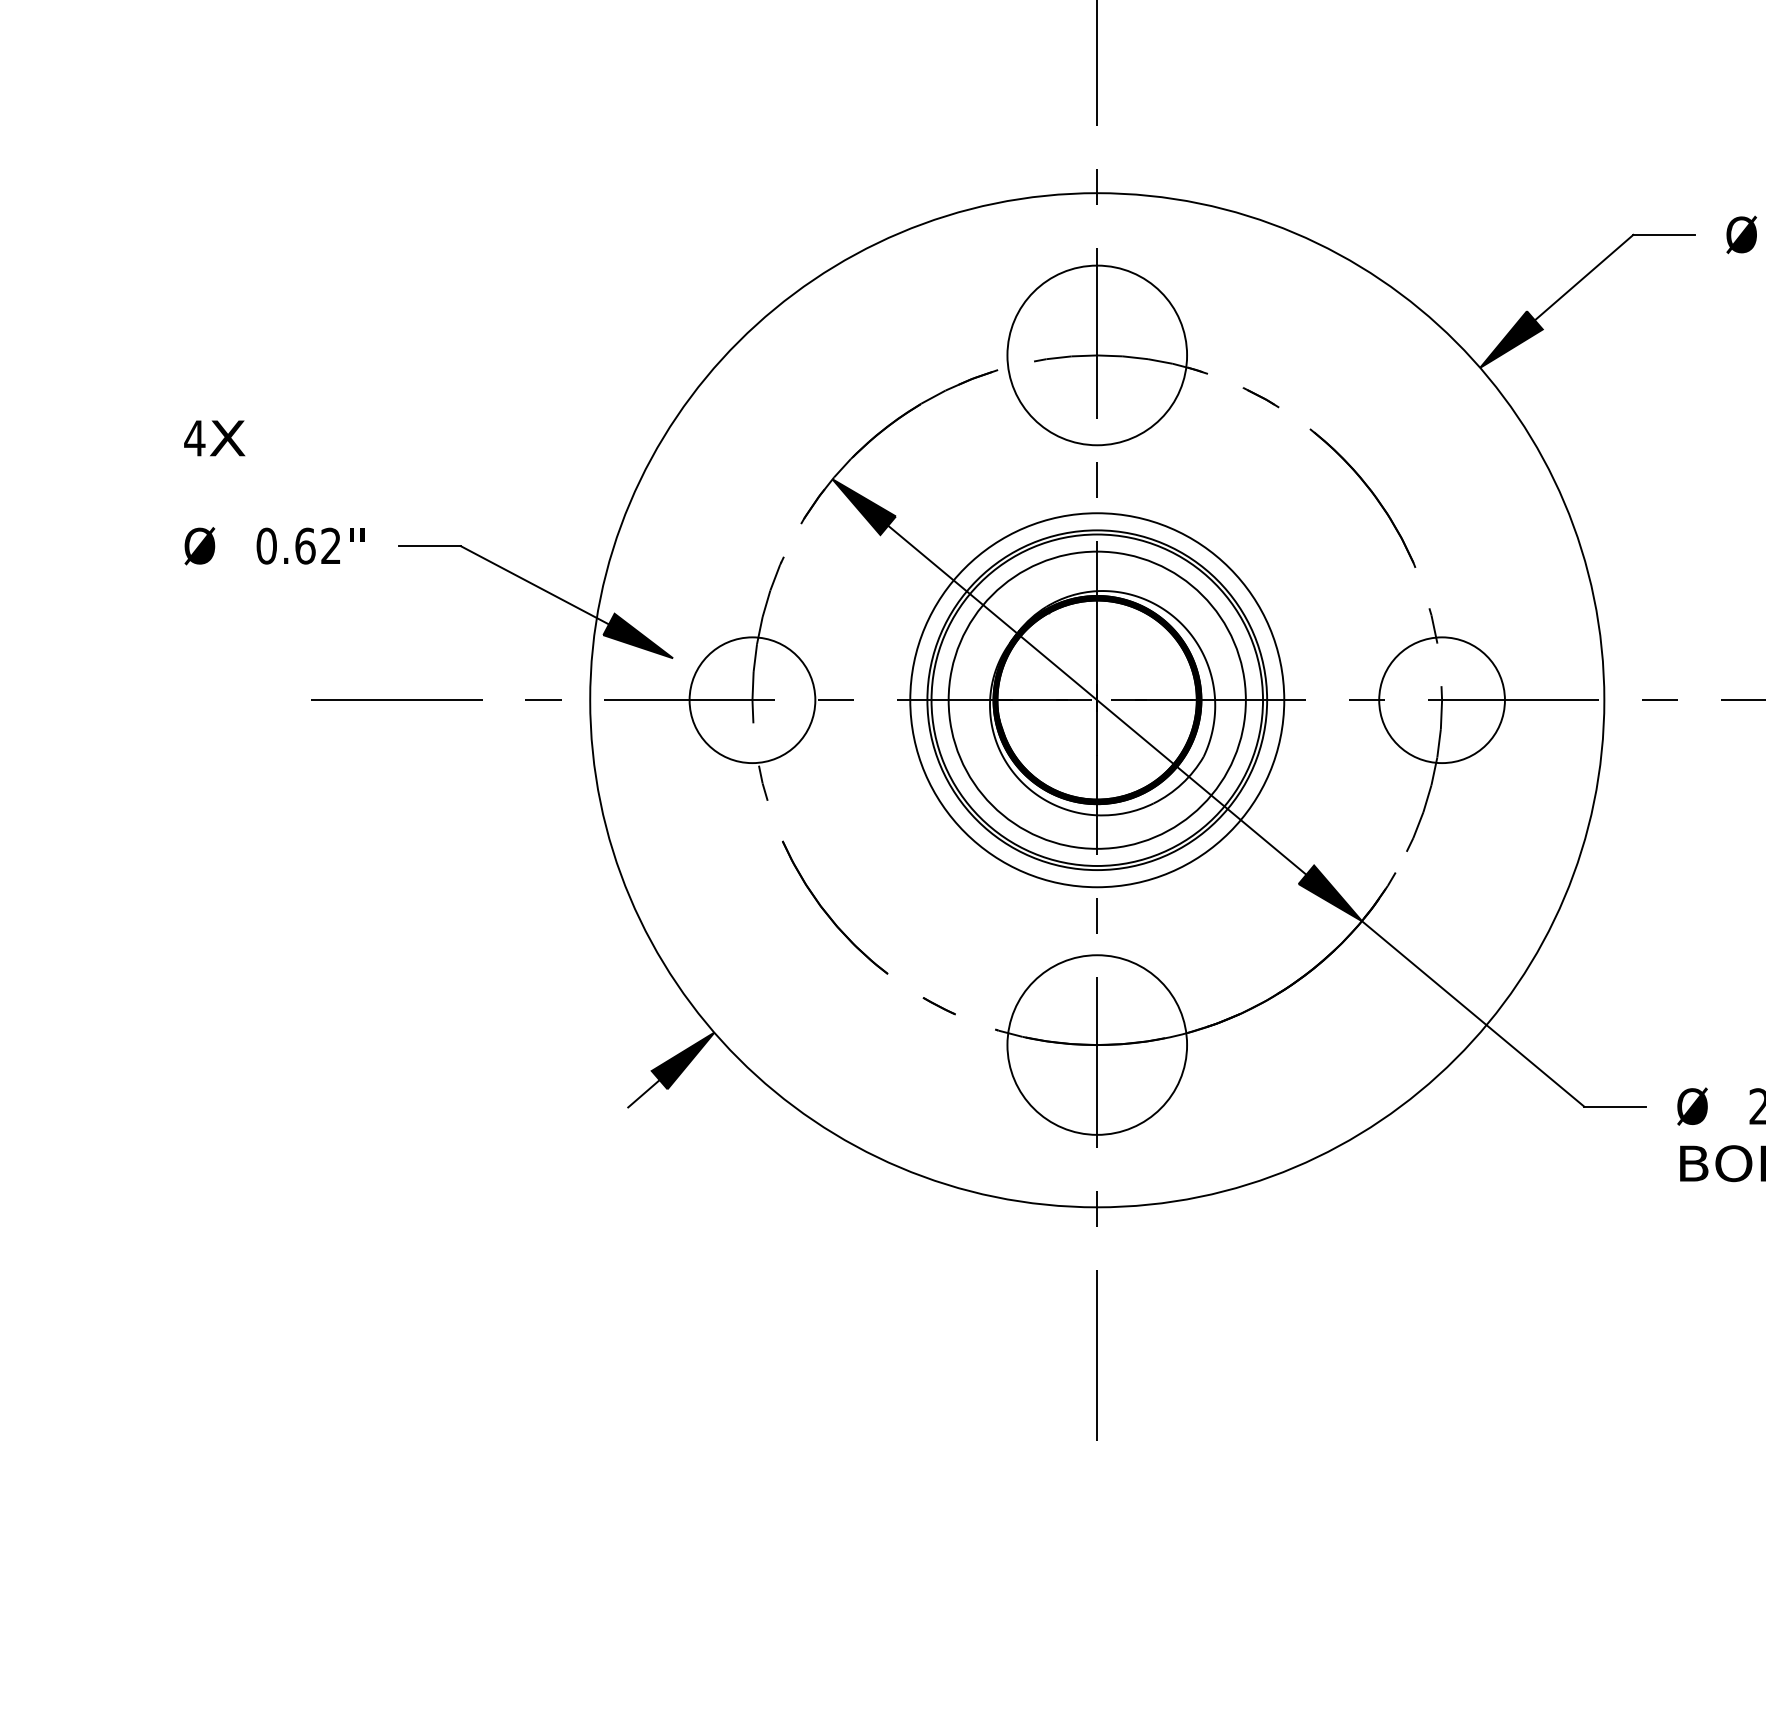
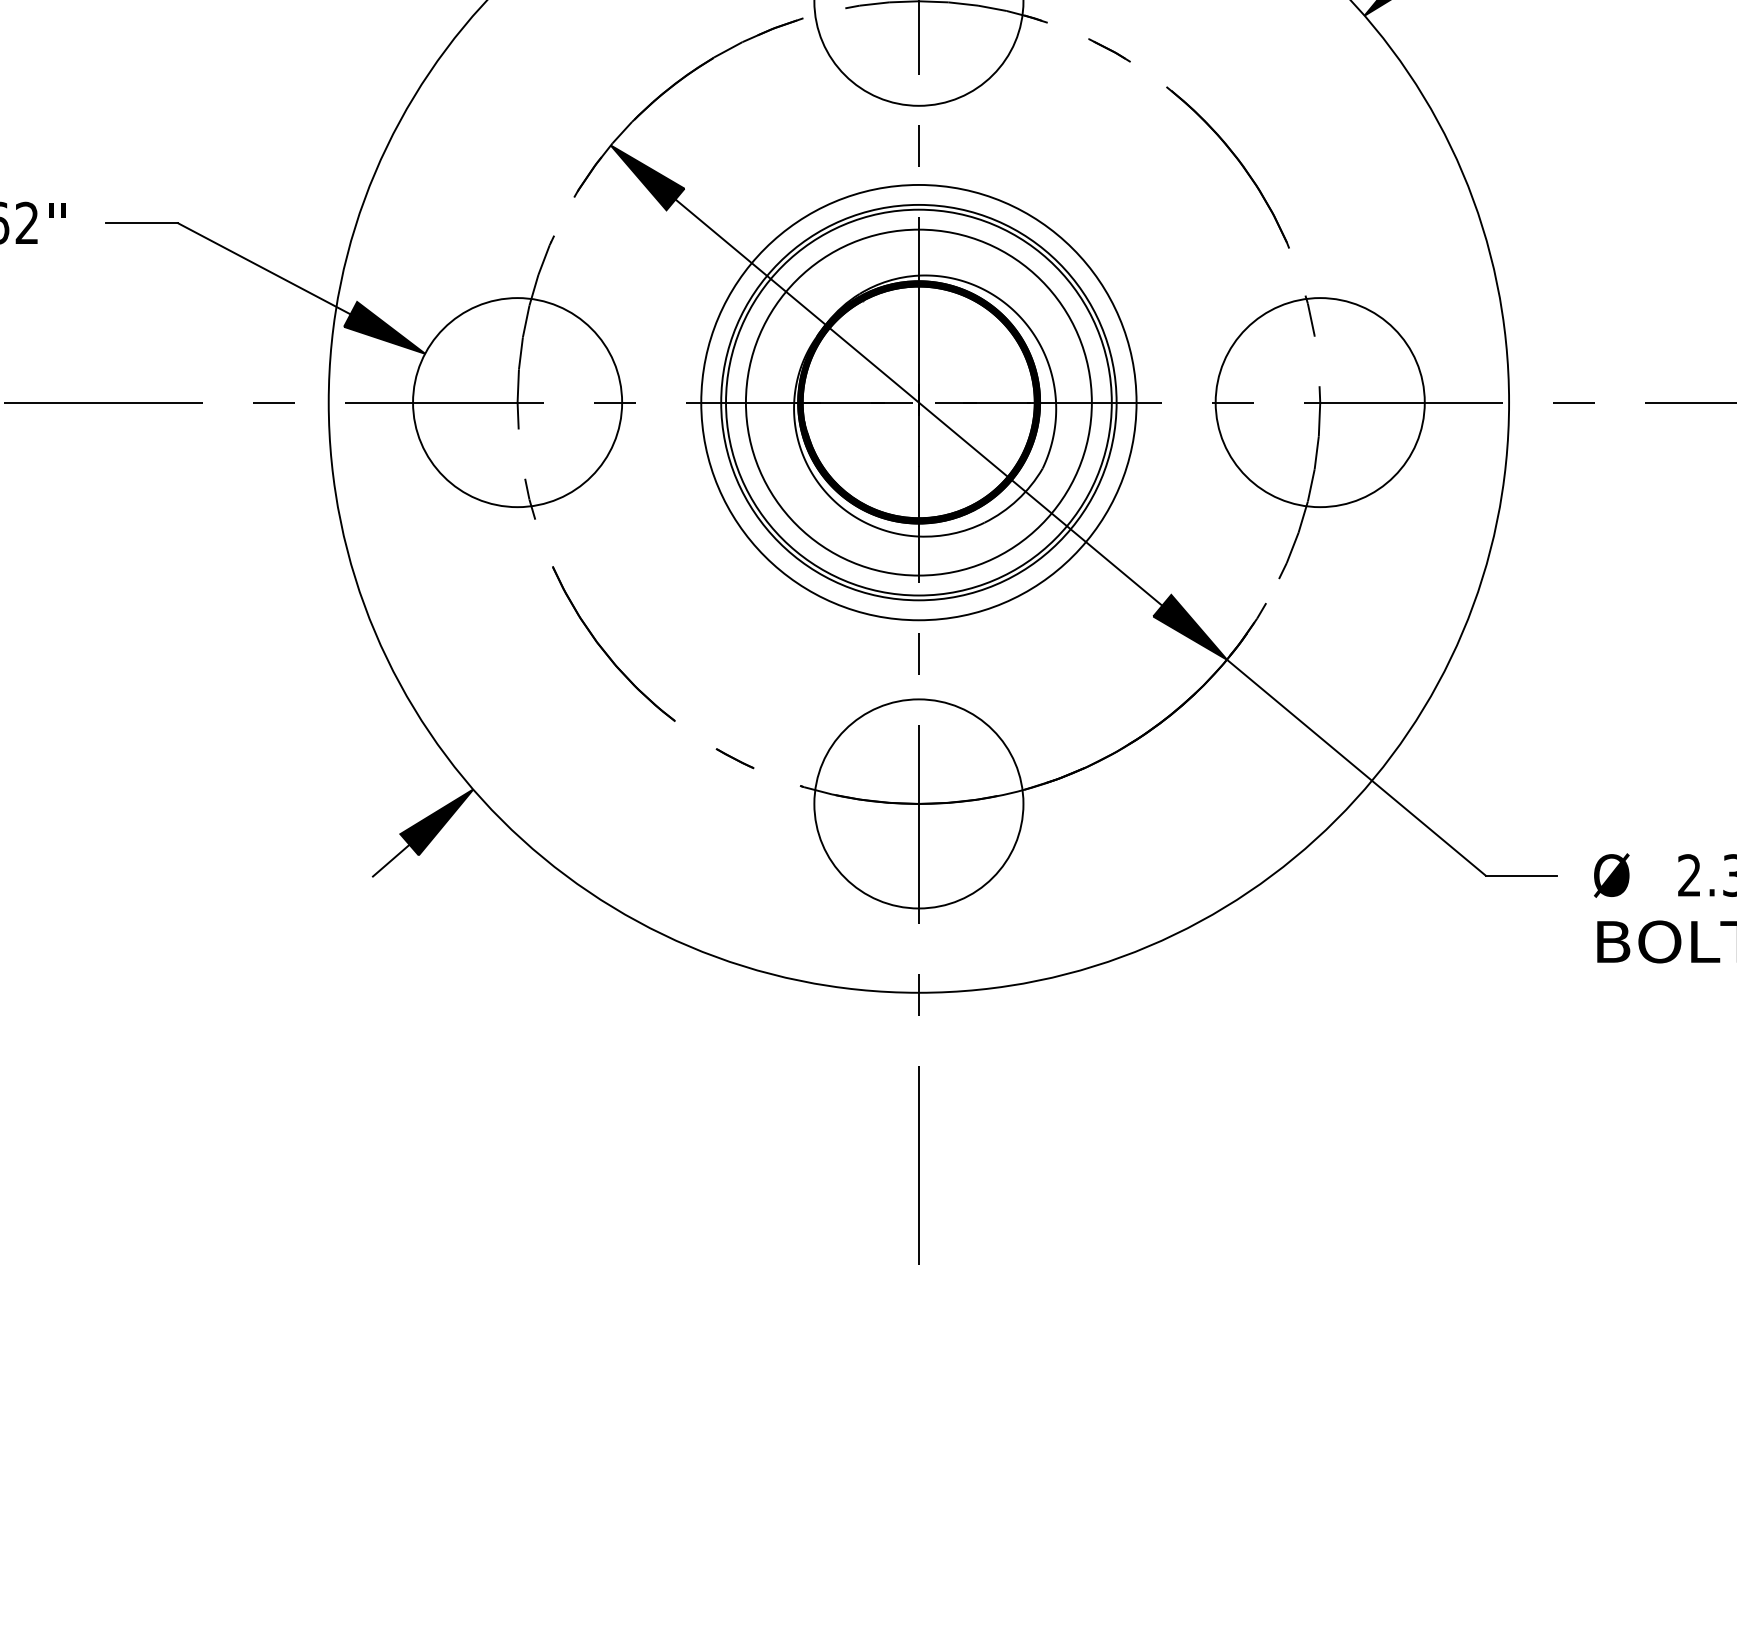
circle: (752, 700) -> (517, 402), size x1.43
circle: (1441, 700) -> (1319, 402), size x1.43

